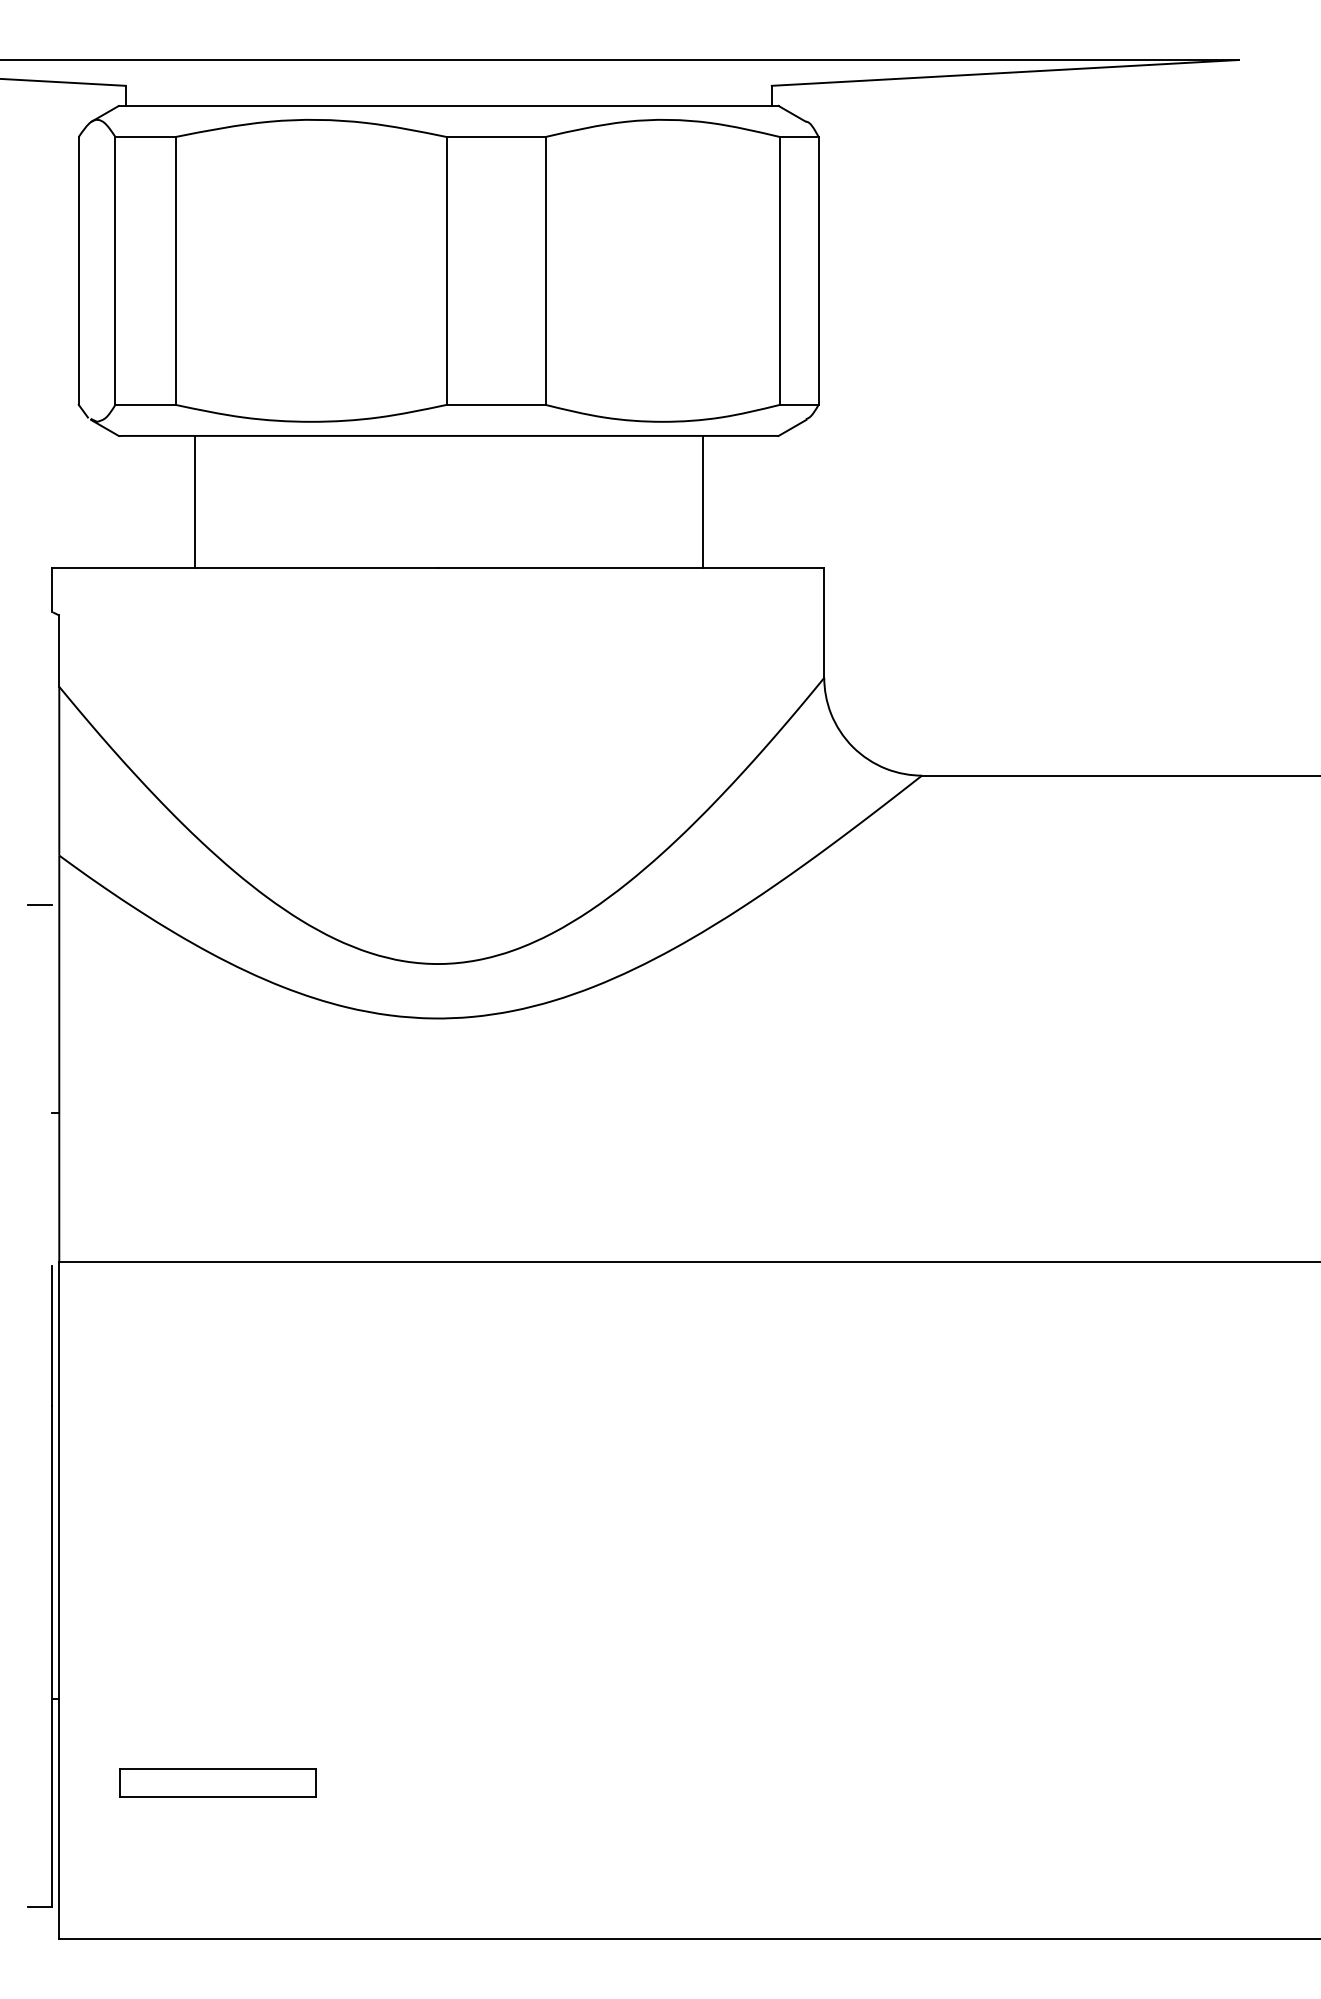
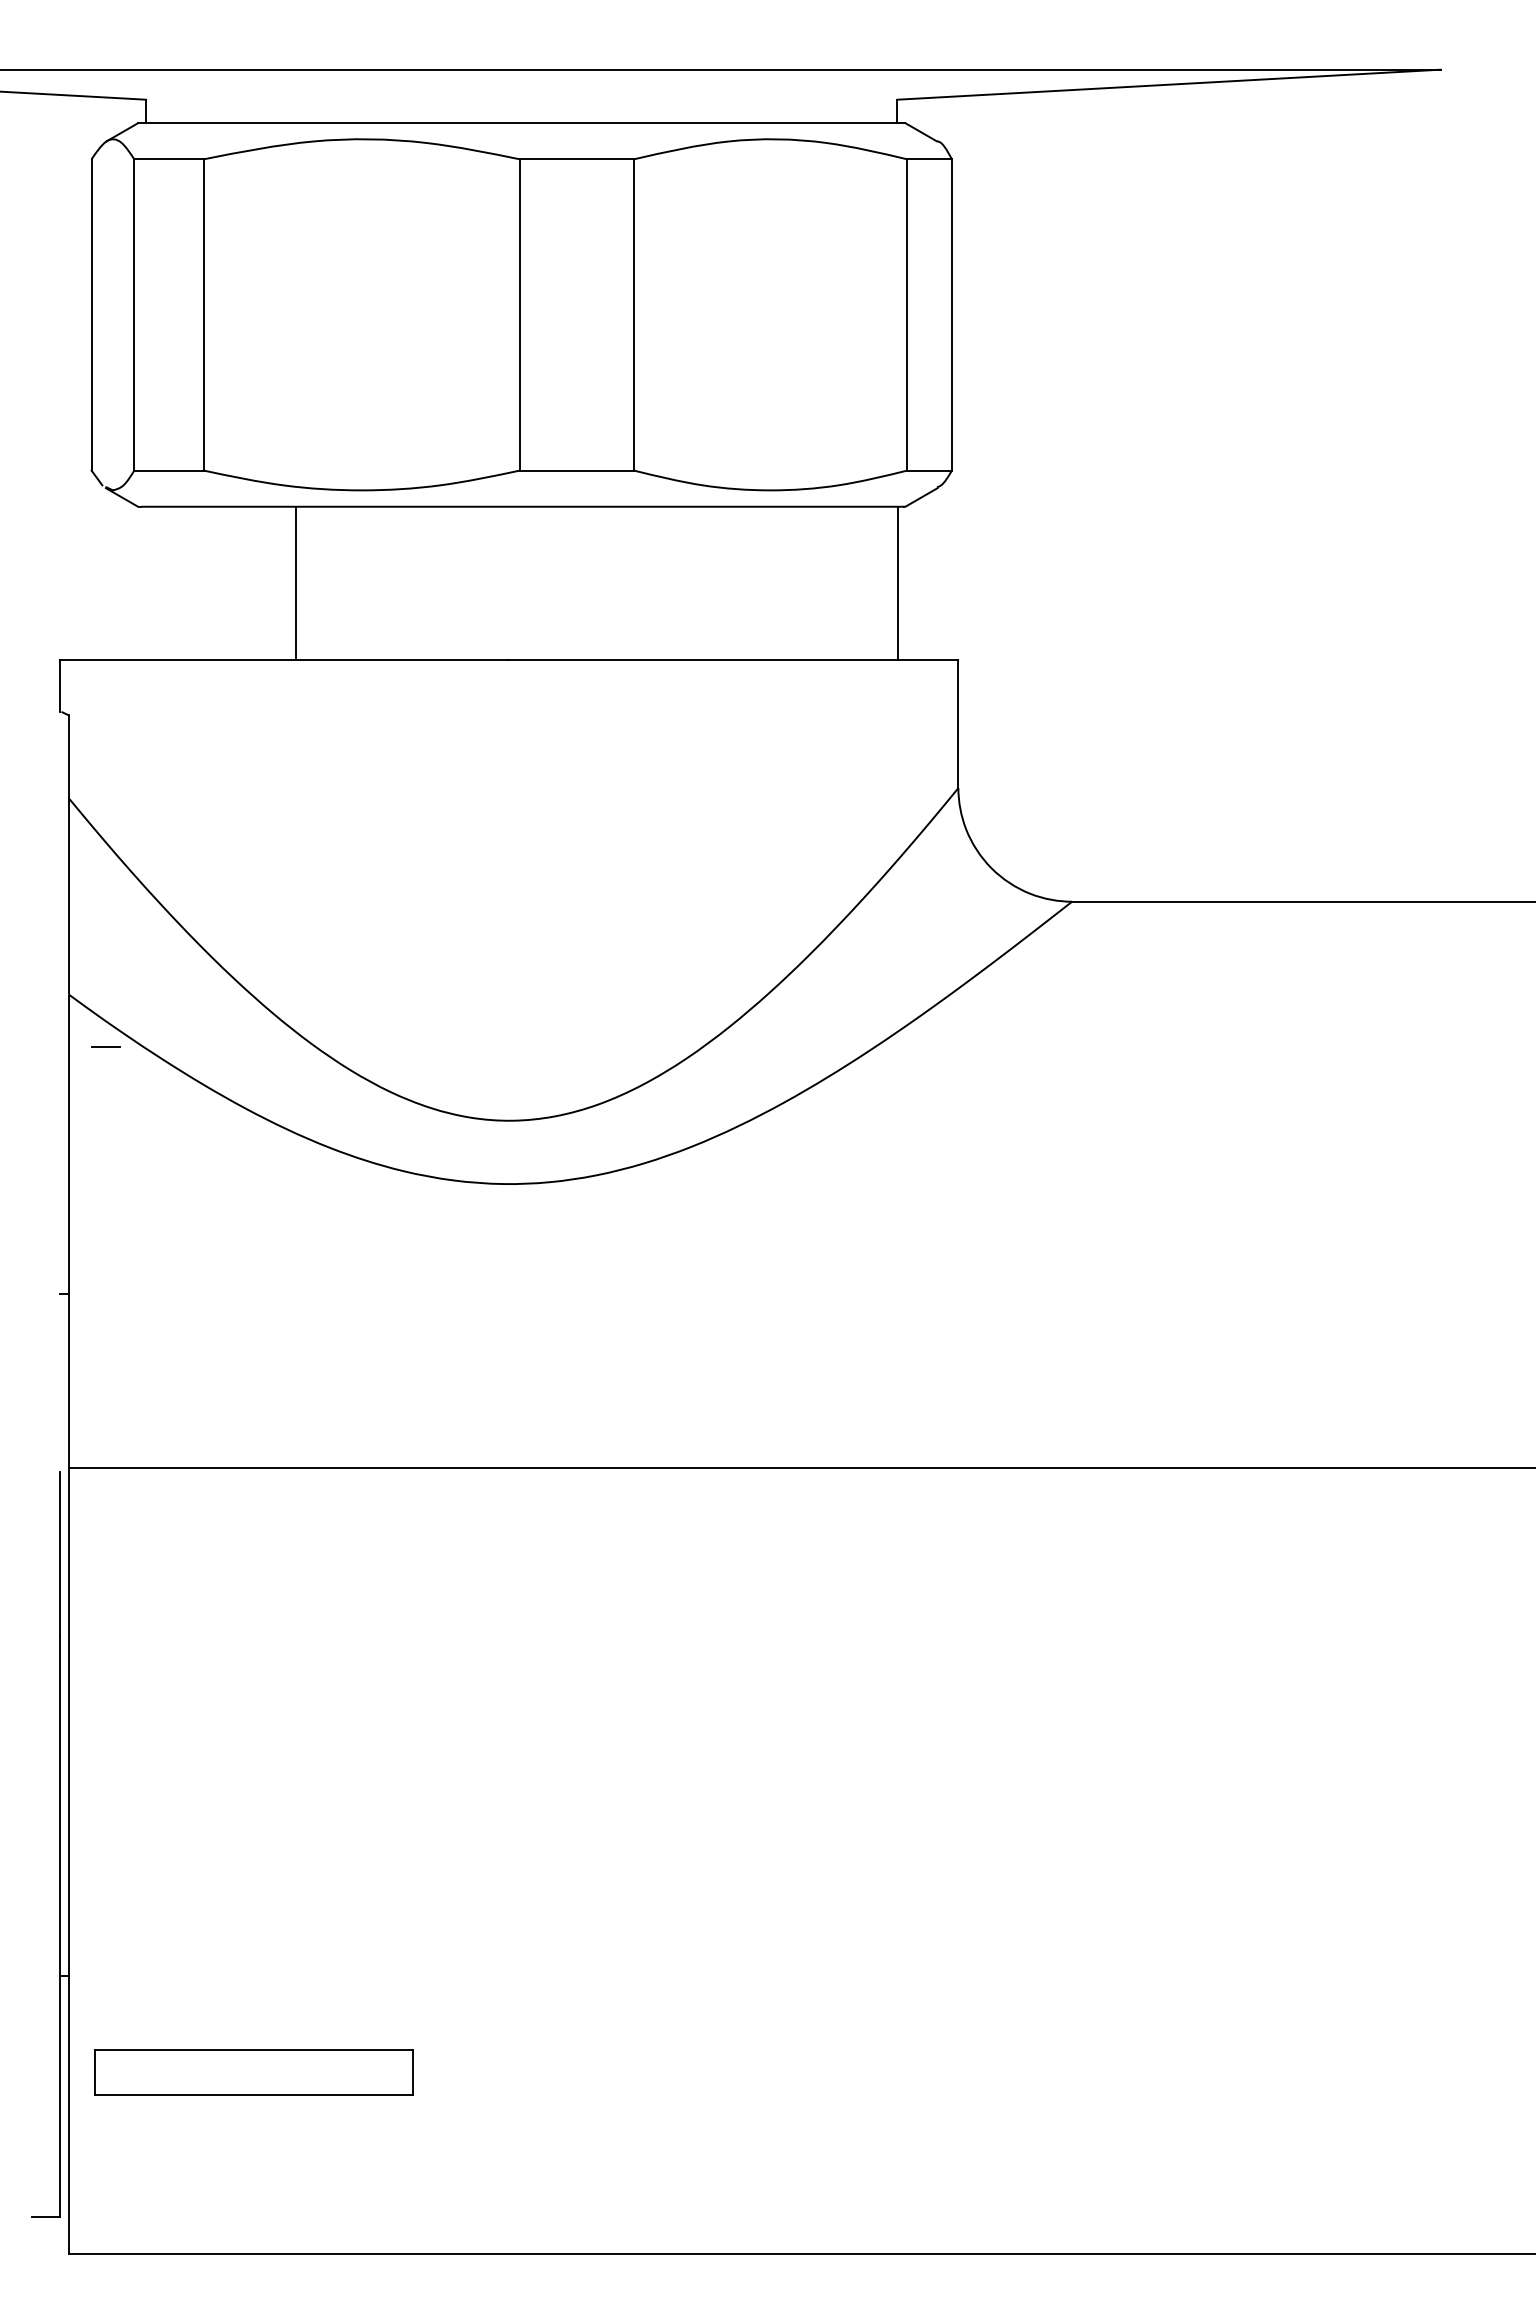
line: (194, 501) -> (296, 583), moved
line: (703, 501) -> (898, 583), moved
line: (39, 904) -> (105, 1046), moved
part: (217, 1782) -> (253, 2072), size x1.4

